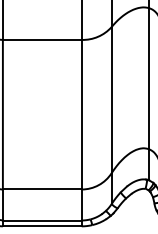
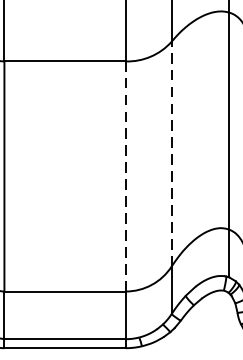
line: (111, 99) -> (171, 153), solid -> dashed
line: (81, 114) -> (125, 176), solid -> dashed

